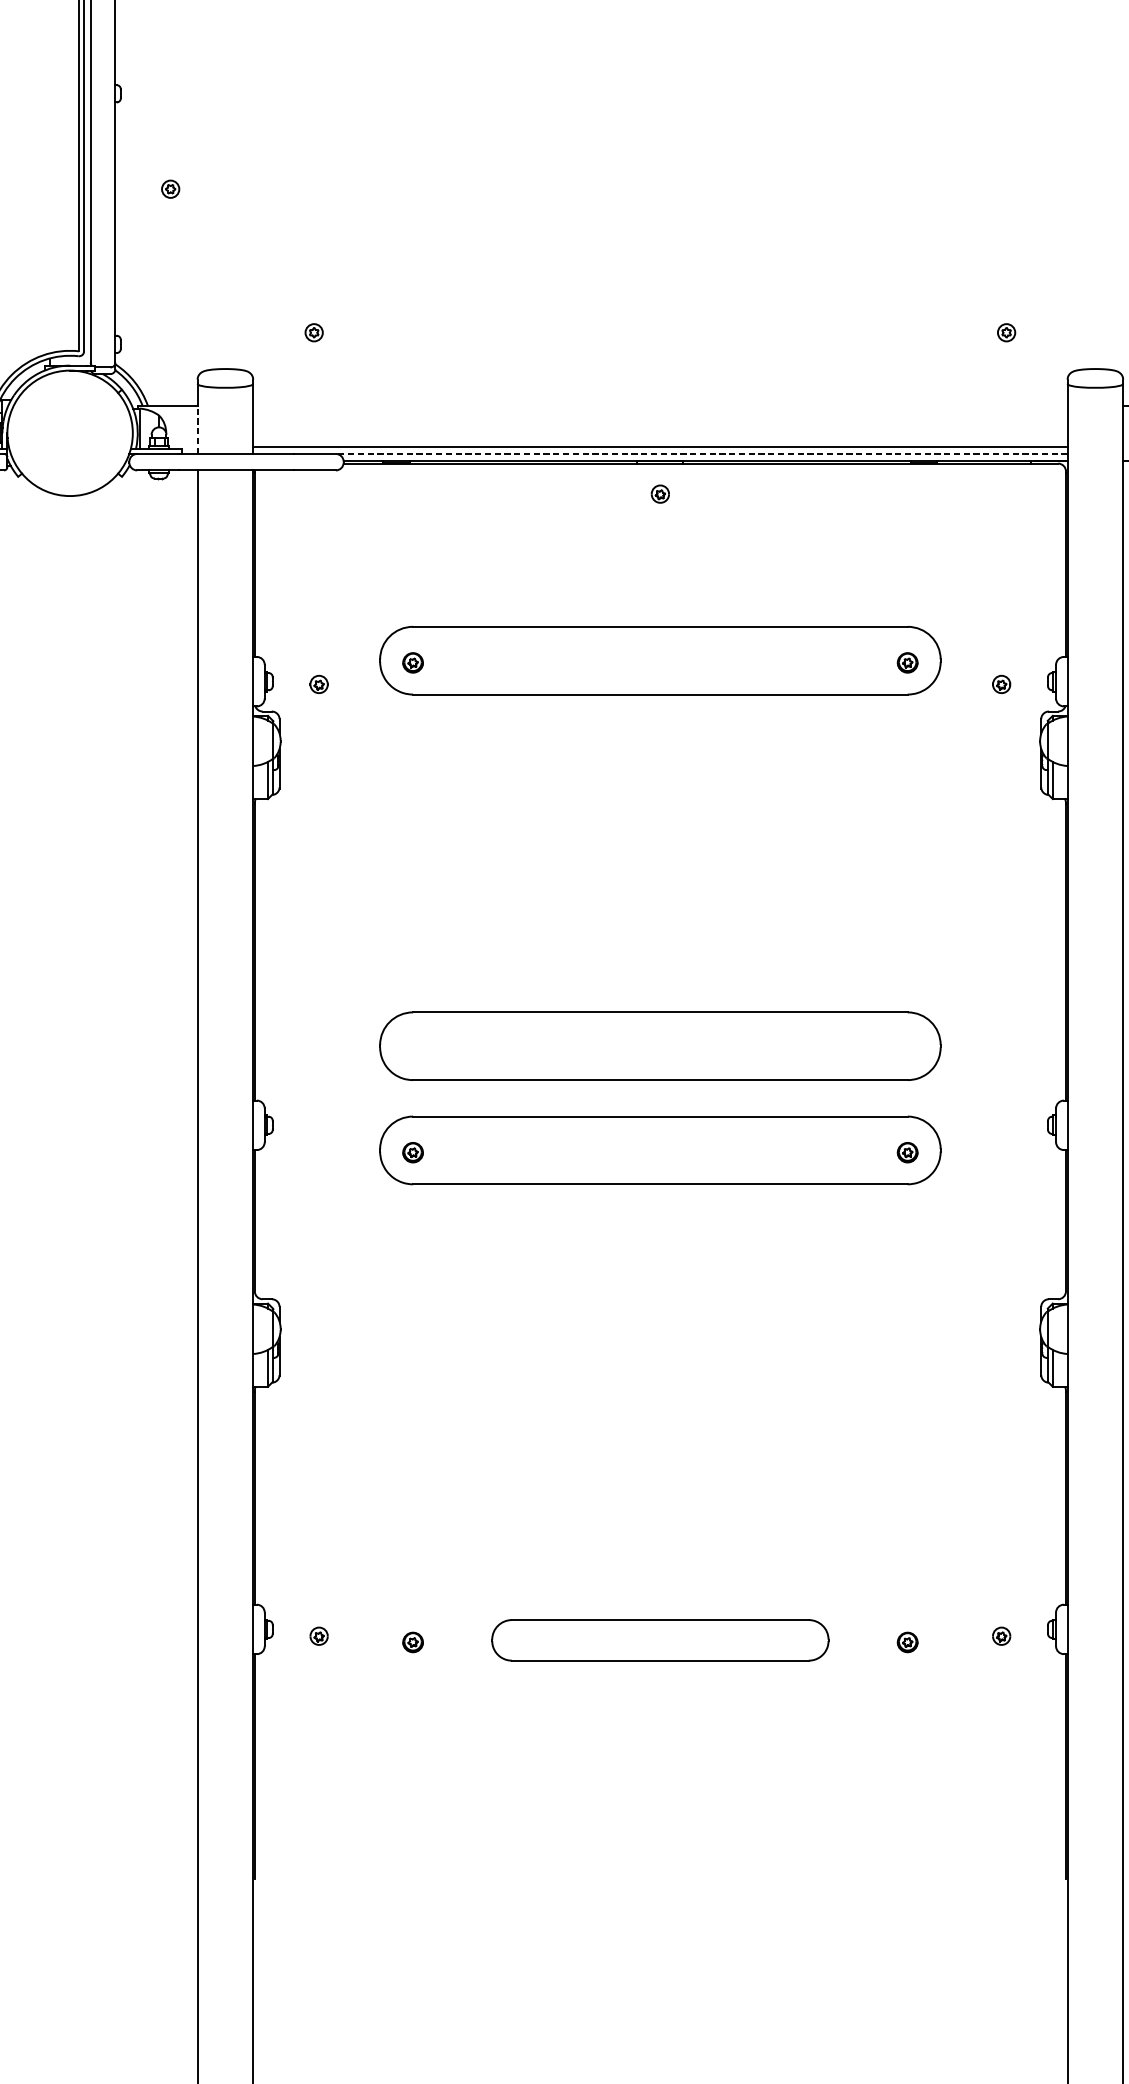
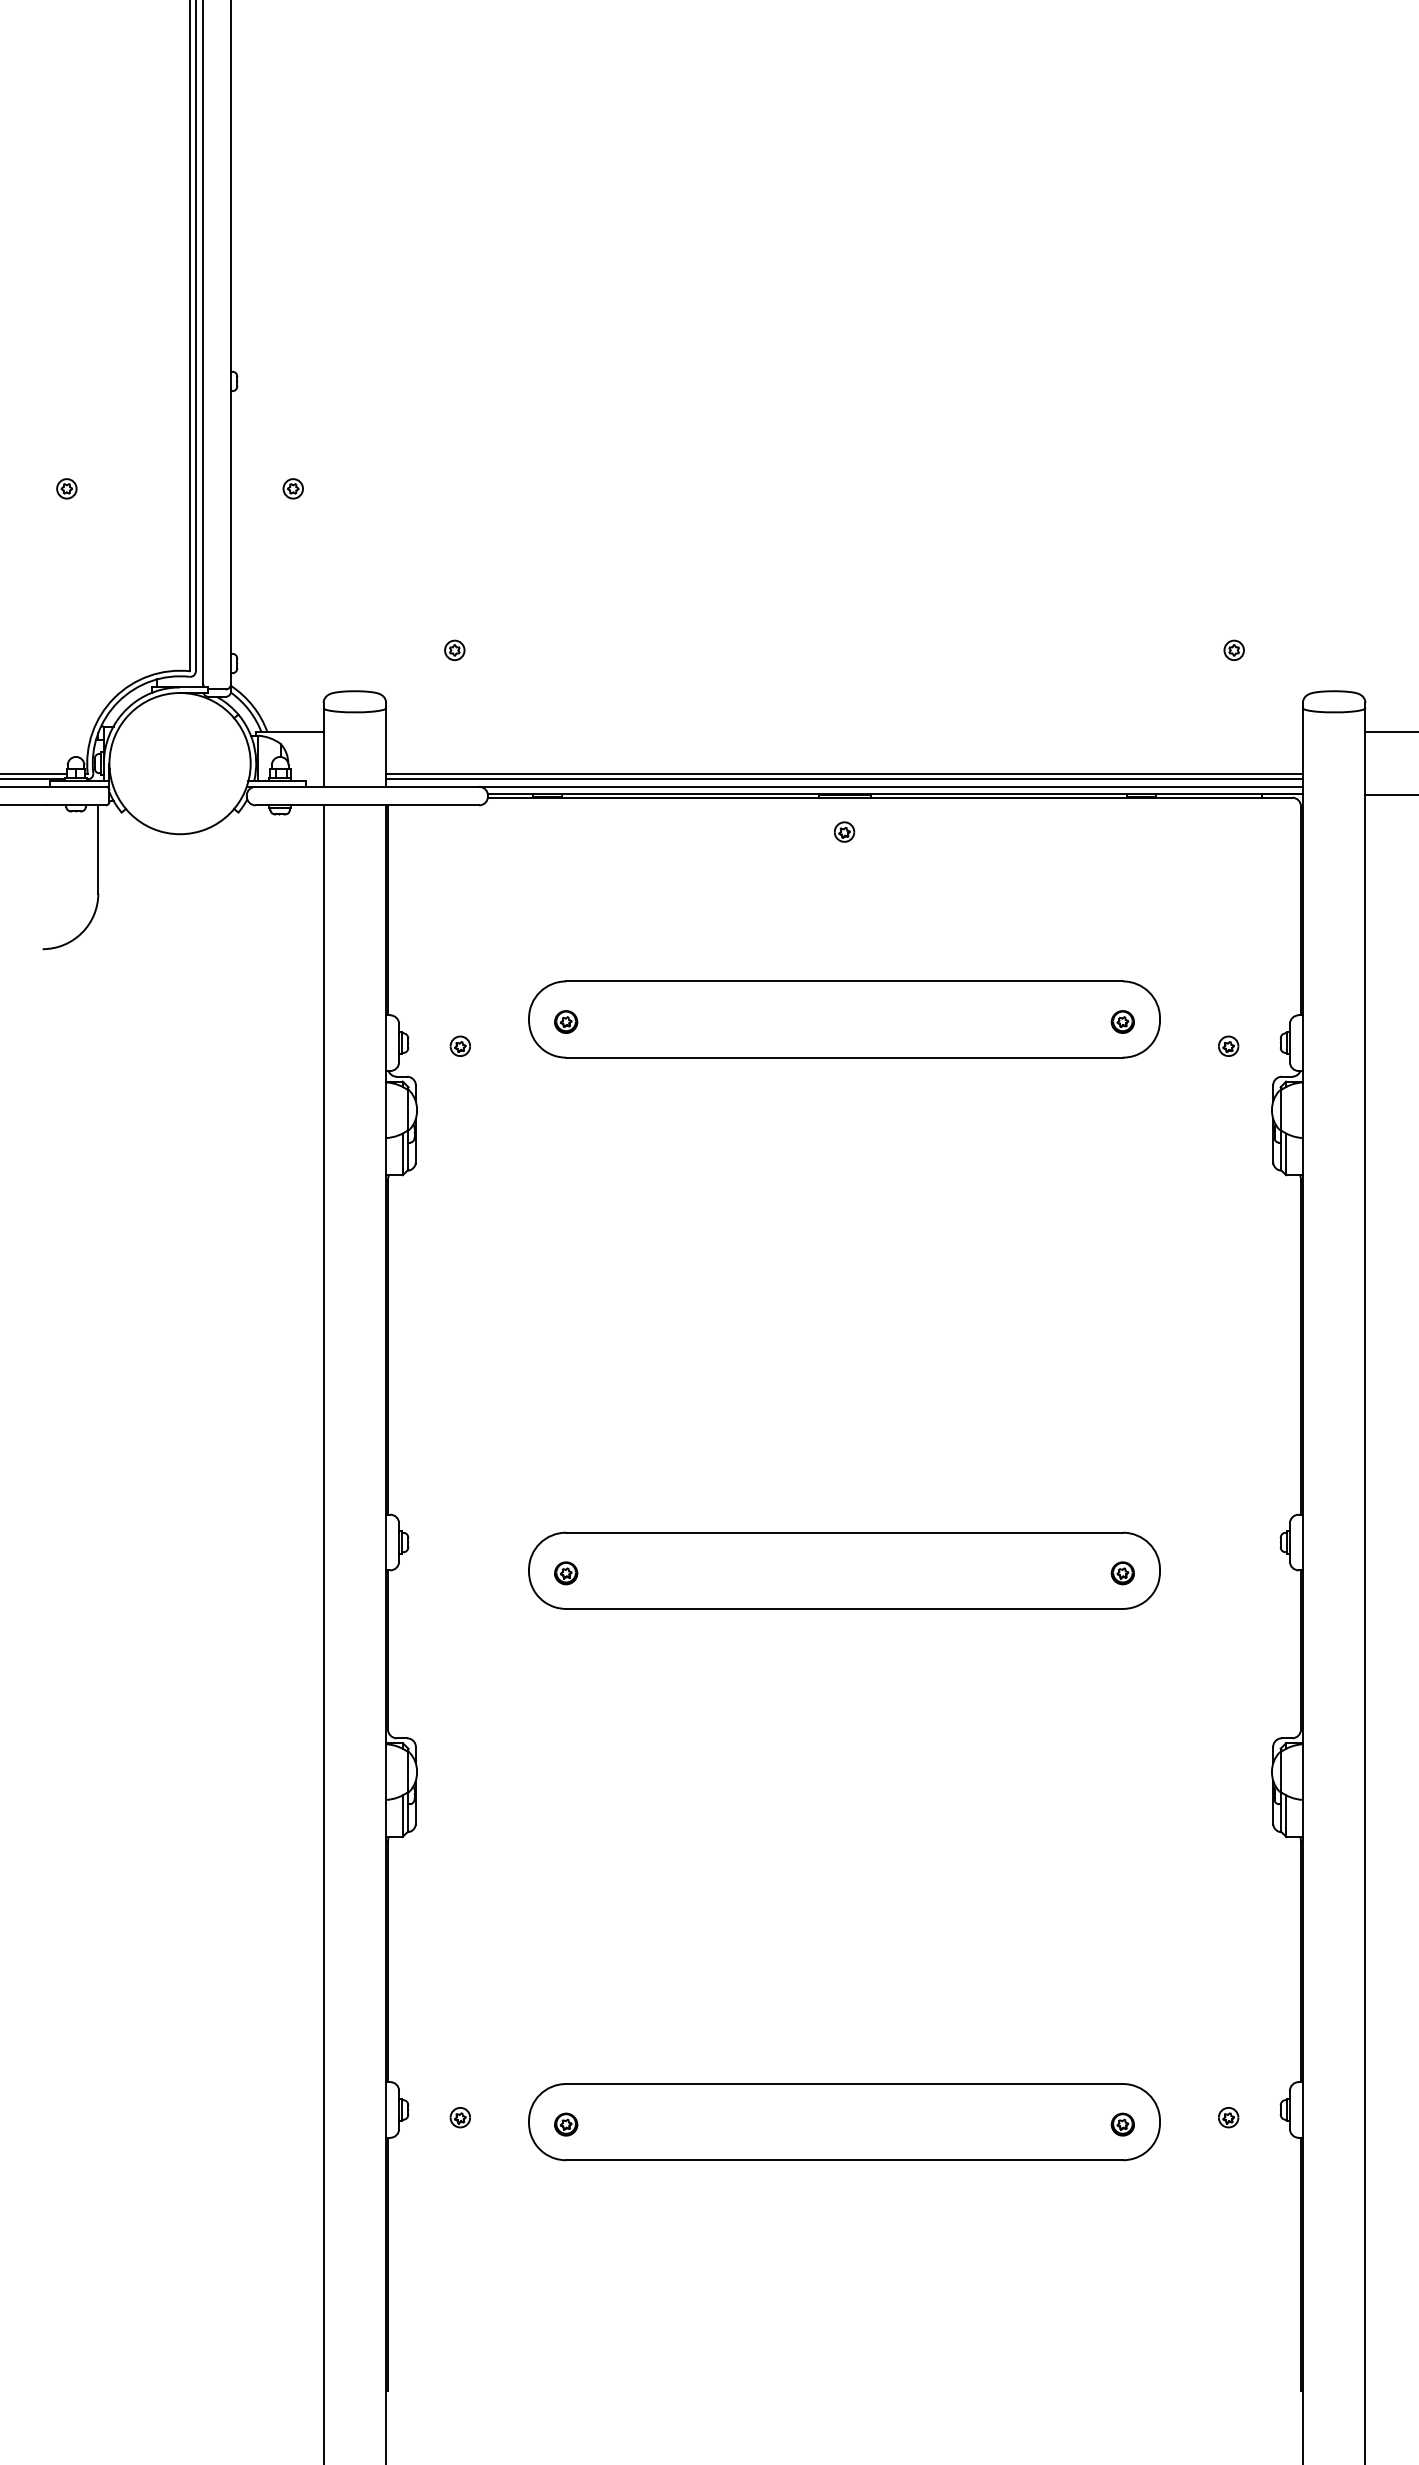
line: (197, 429) -> (323, 759), dashed -> solid
line: (660, 442) -> (844, 773), added
line: (702, 453) -> (891, 786), dashed -> solid
part: (660, 1046) -> (844, 1453), removed
part: (660, 1640) -> (844, 2122), size x1.67

